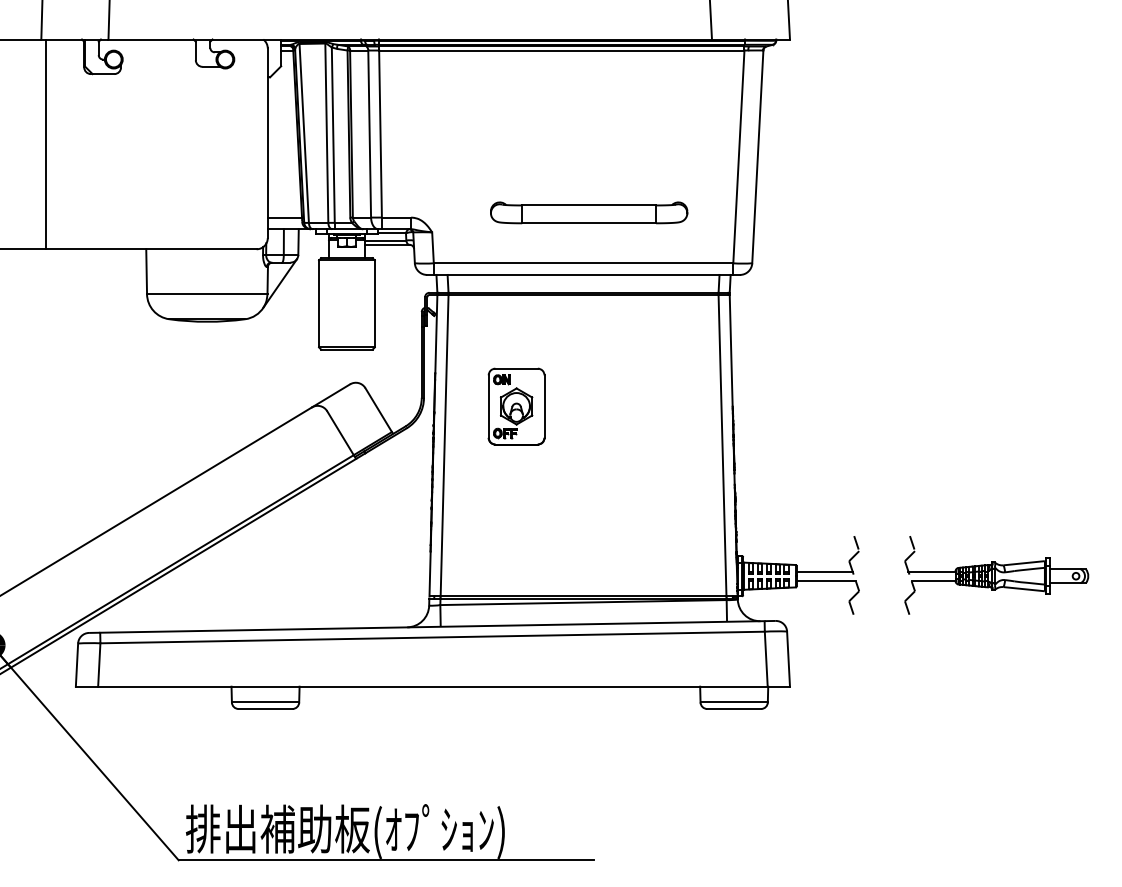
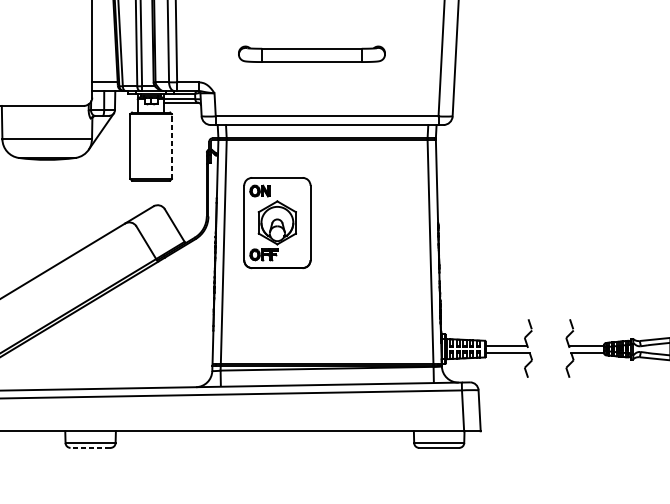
part: (589, 212) -> (312, 54), moved
line: (374, 303) -> (171, 146), solid -> dashed
part: (516, 406) -> (277, 222), size x1.6
line: (265, 708) -> (90, 447), solid -> dashed

